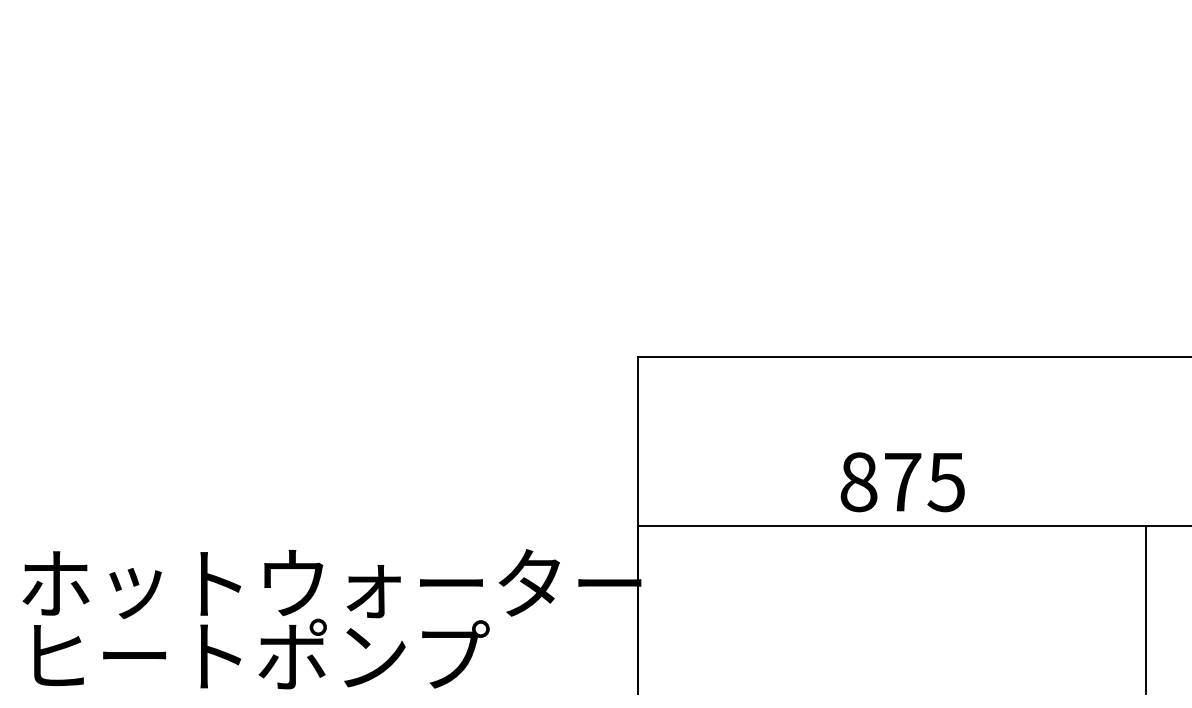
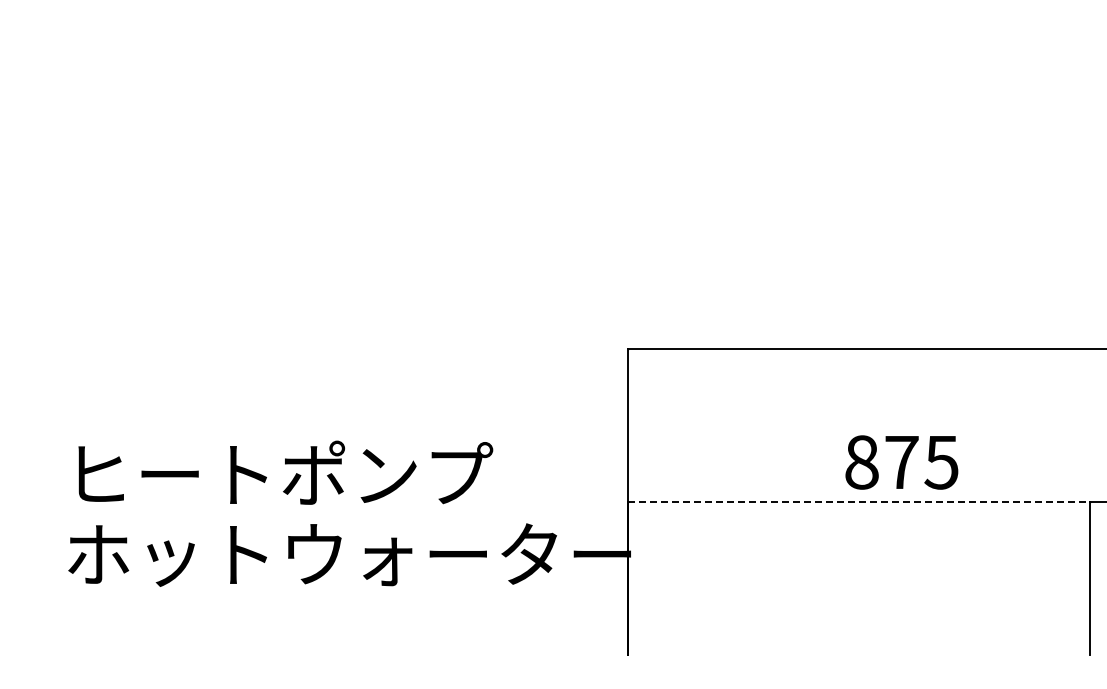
text: (902, 482) -> (901, 462), moved
line: (892, 526) -> (859, 502), solid -> dashed
text: (261, 653) -> (285, 472), moved

